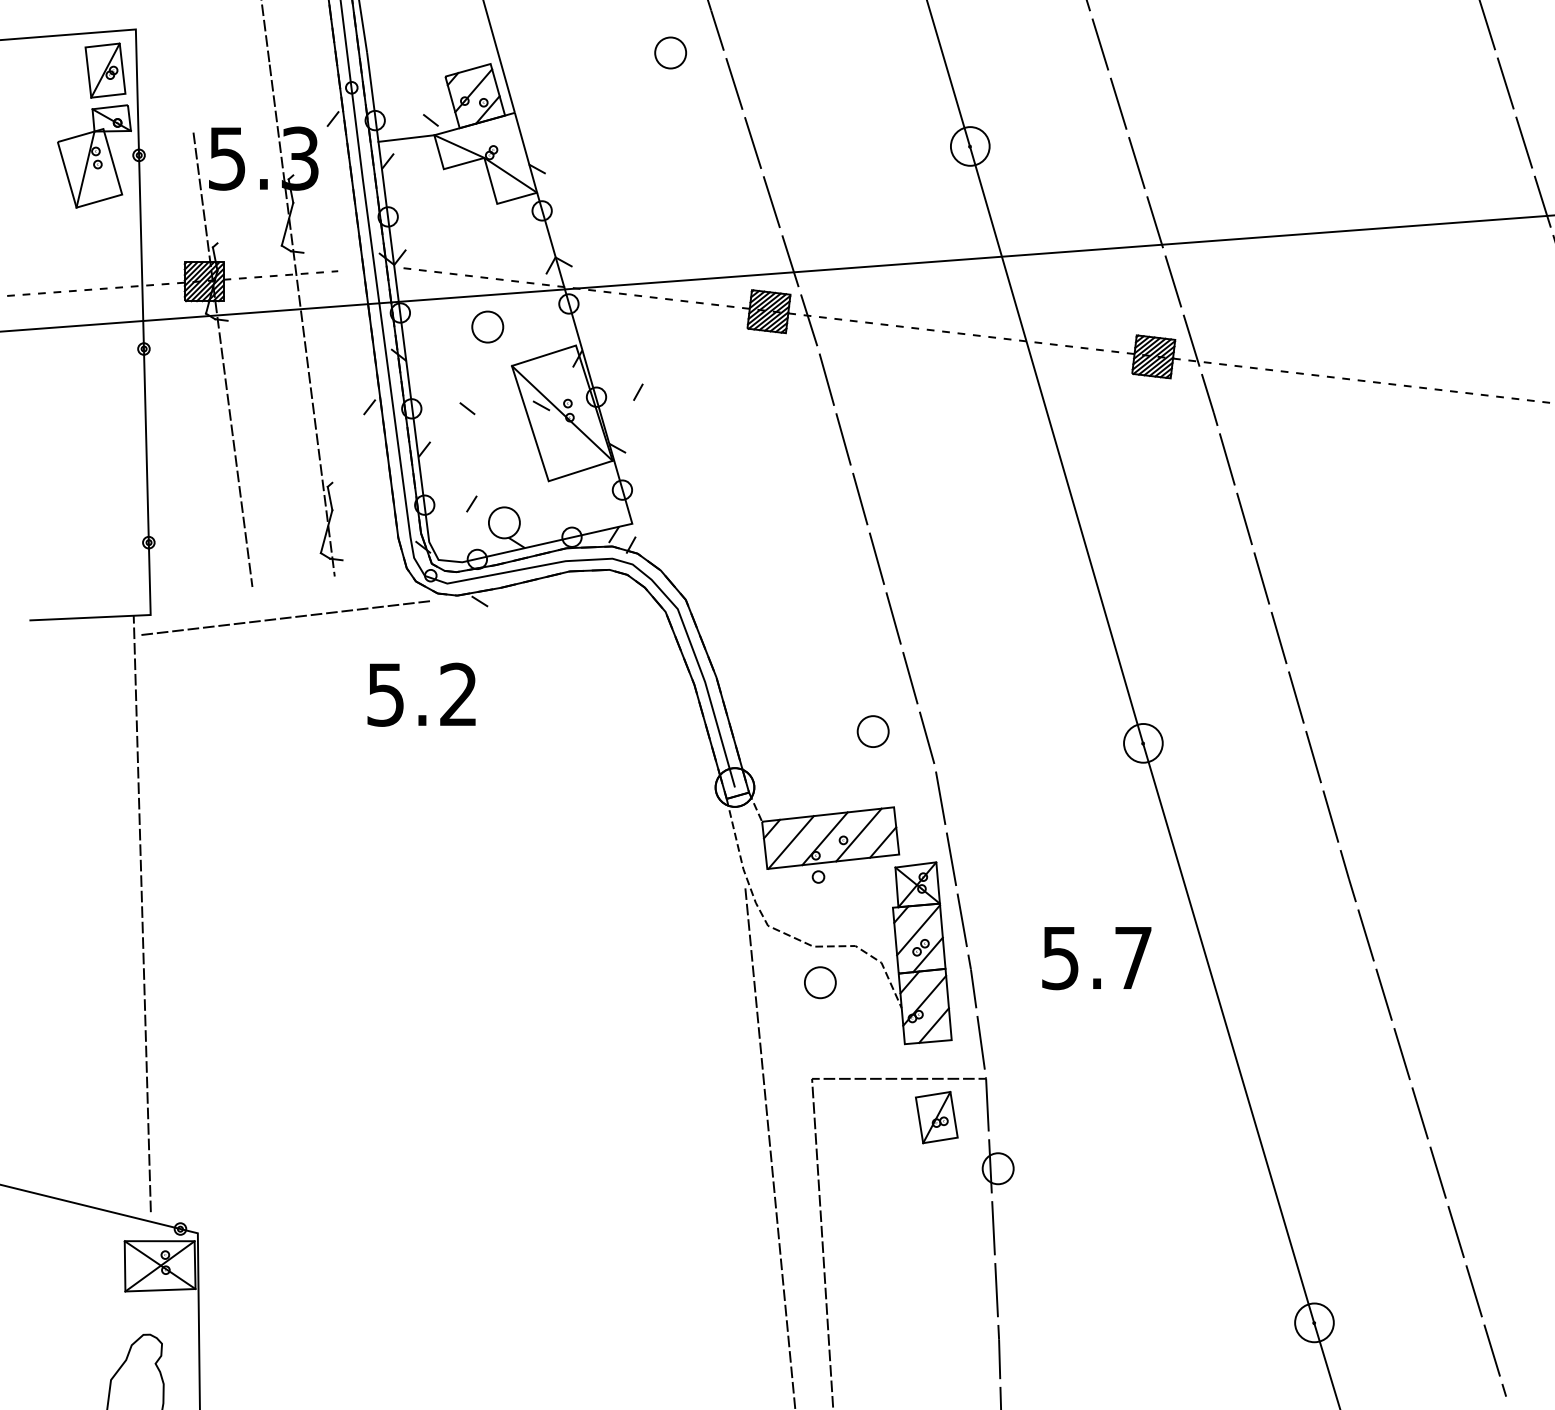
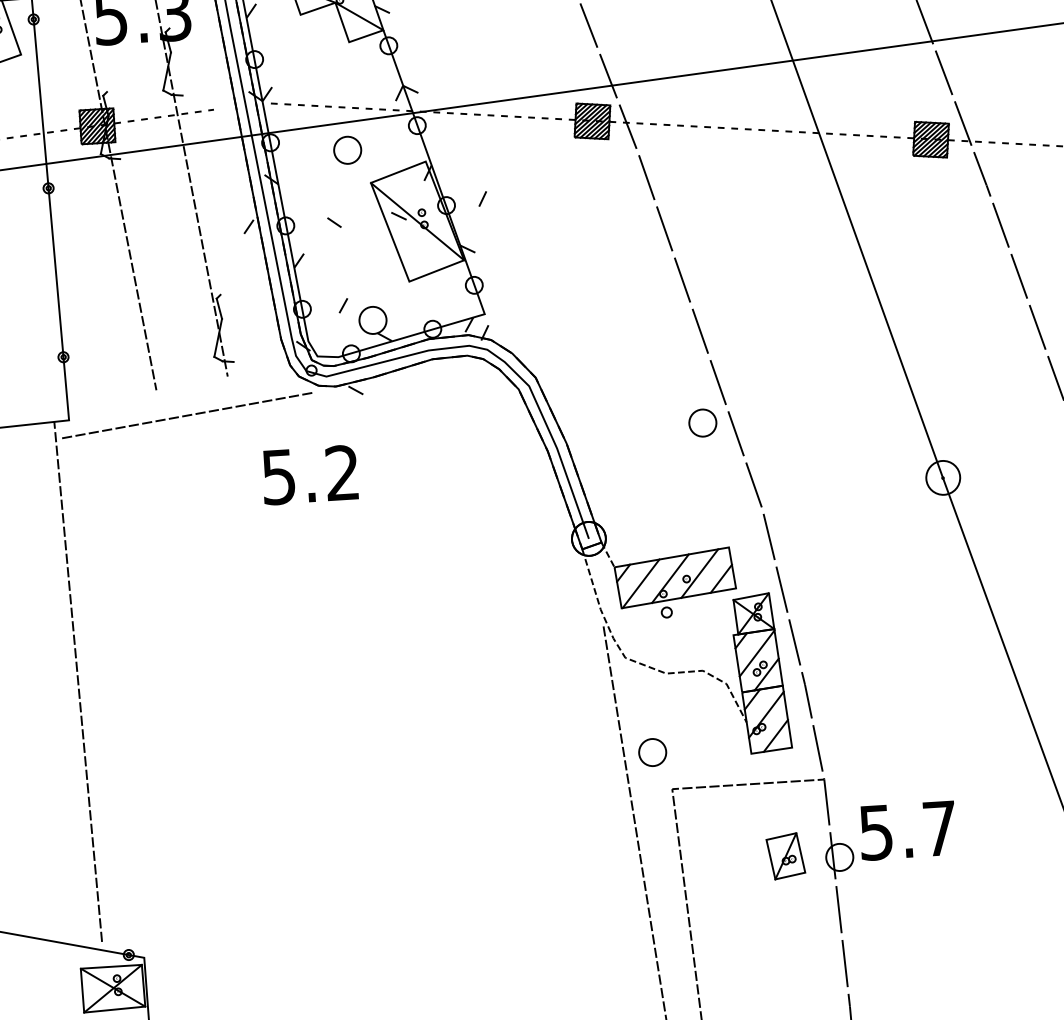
part: (872, 731) -> (702, 423), moved
text: (1096, 958) -> (907, 831), moved
part: (820, 982) -> (652, 752), moved
part: (936, 1117) -> (785, 856), moved

